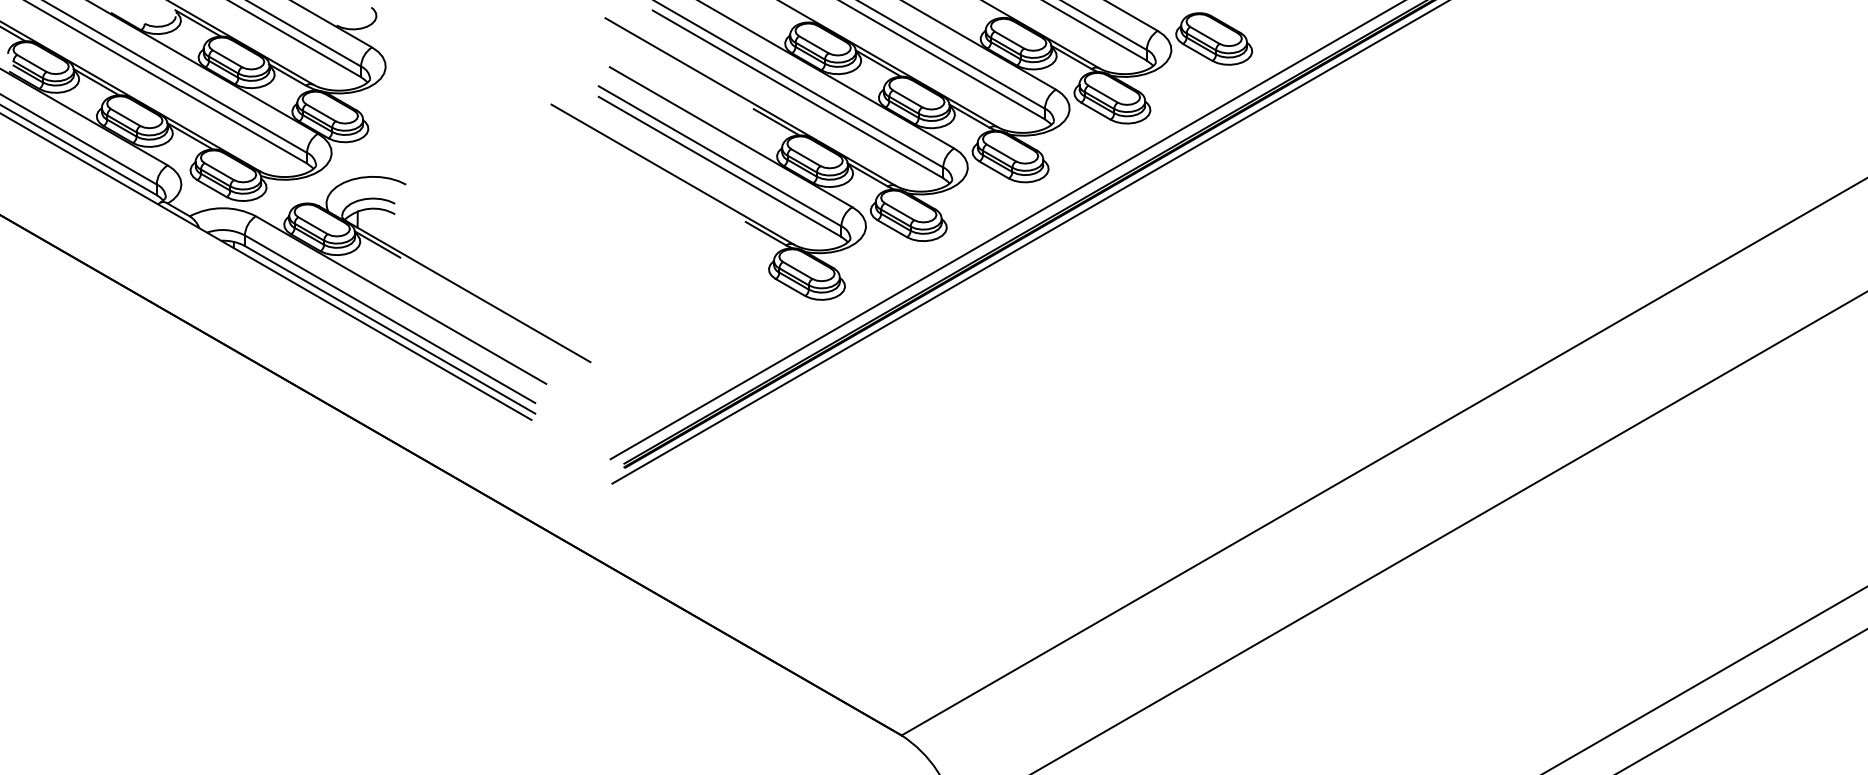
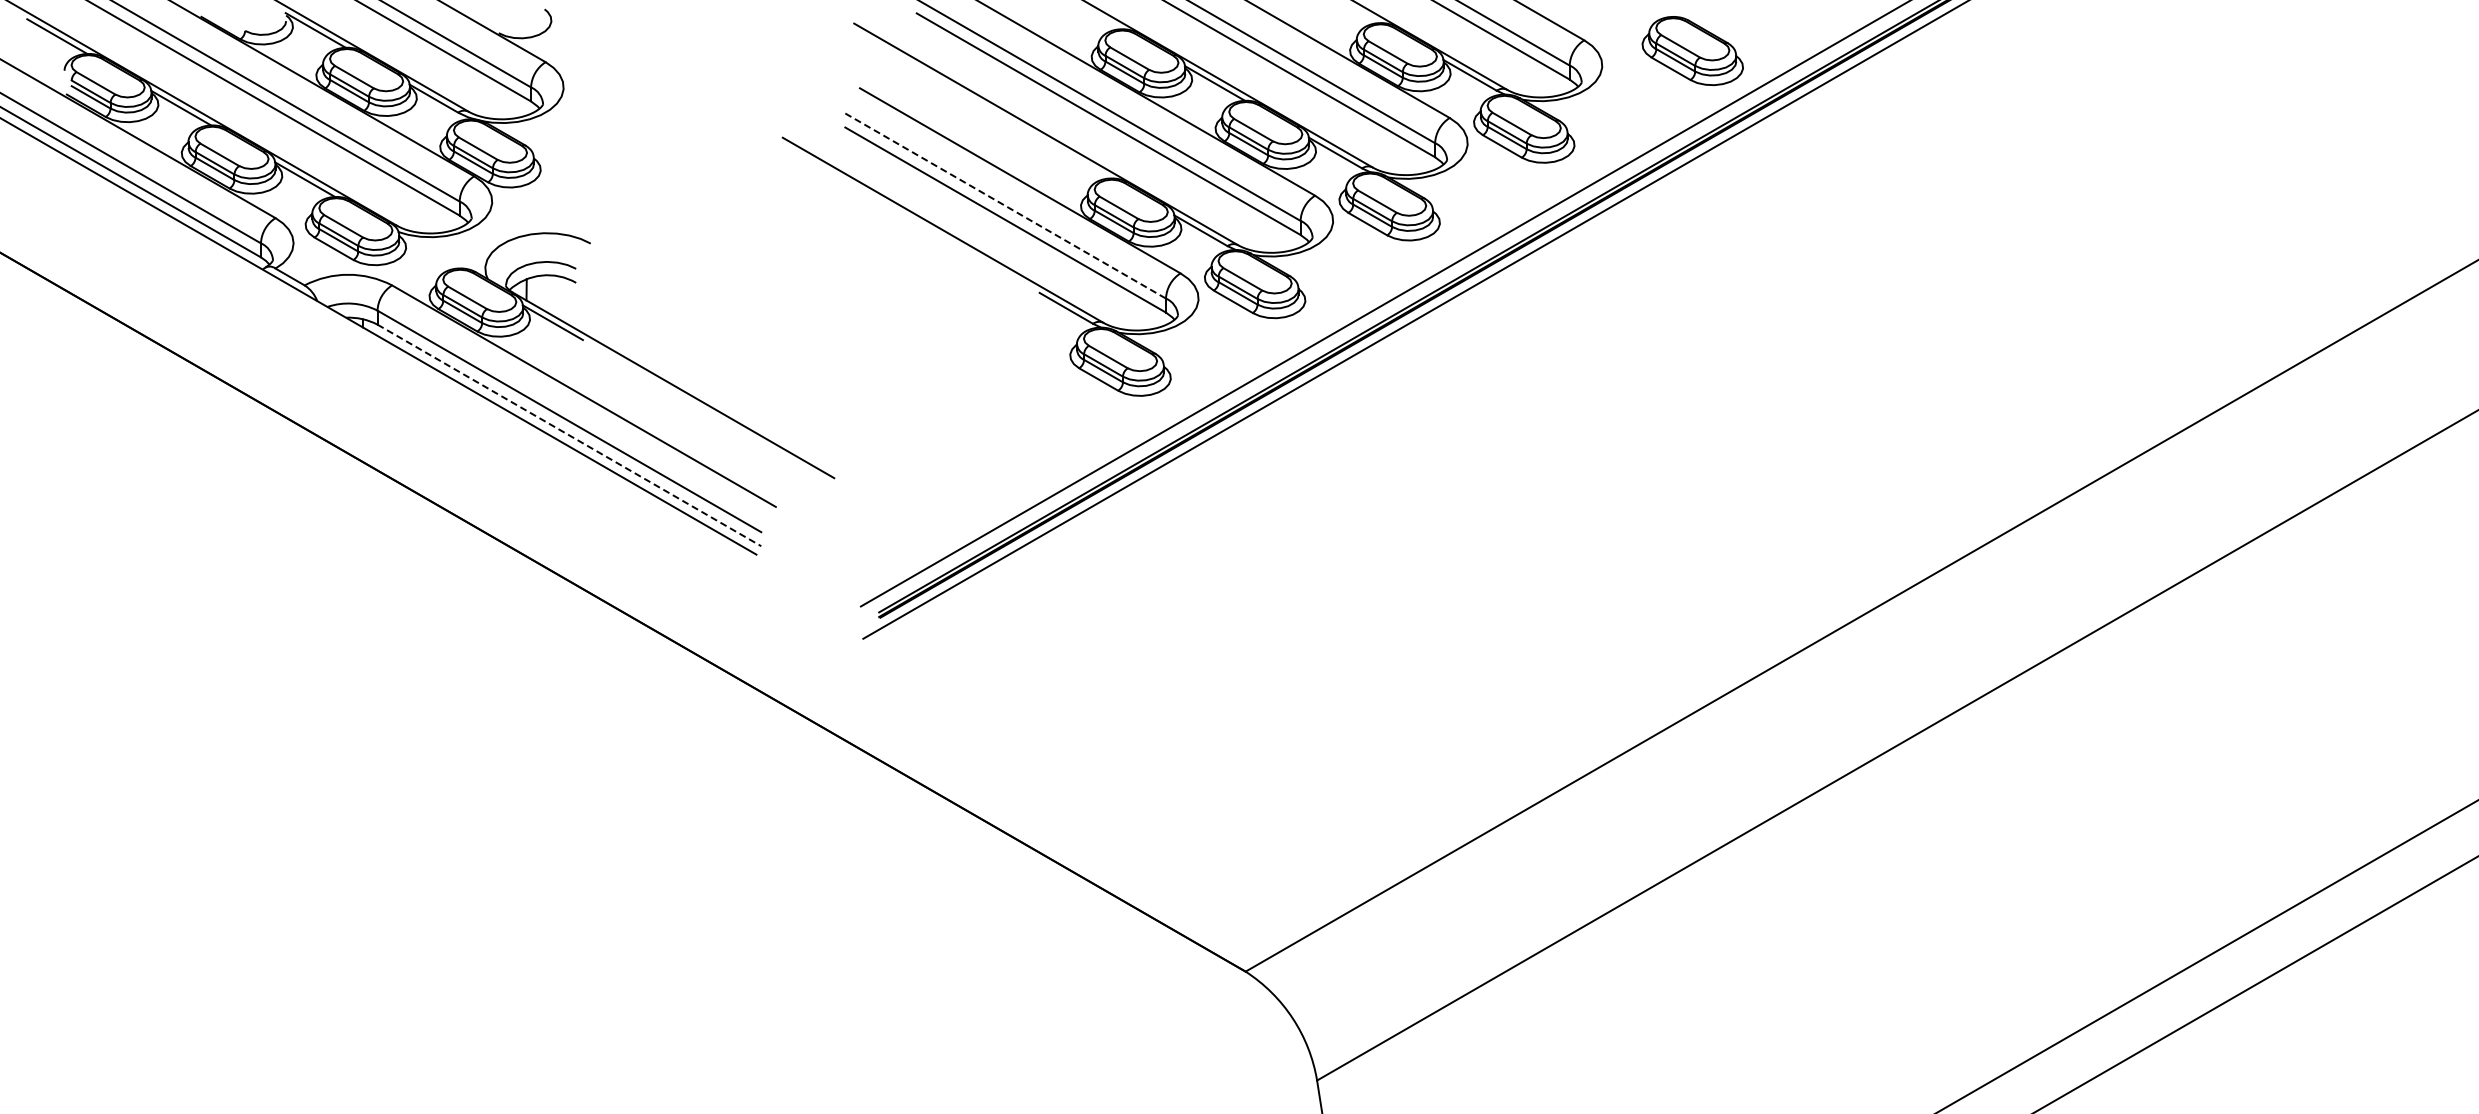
part: (1213, 39) -> (1692, 51), moved
line: (776, 121) -> (1080, 160), removed
line: (720, 156) -> (1006, 206), solid -> dashed
line: (390, 329) -> (569, 435), solid -> dashed

